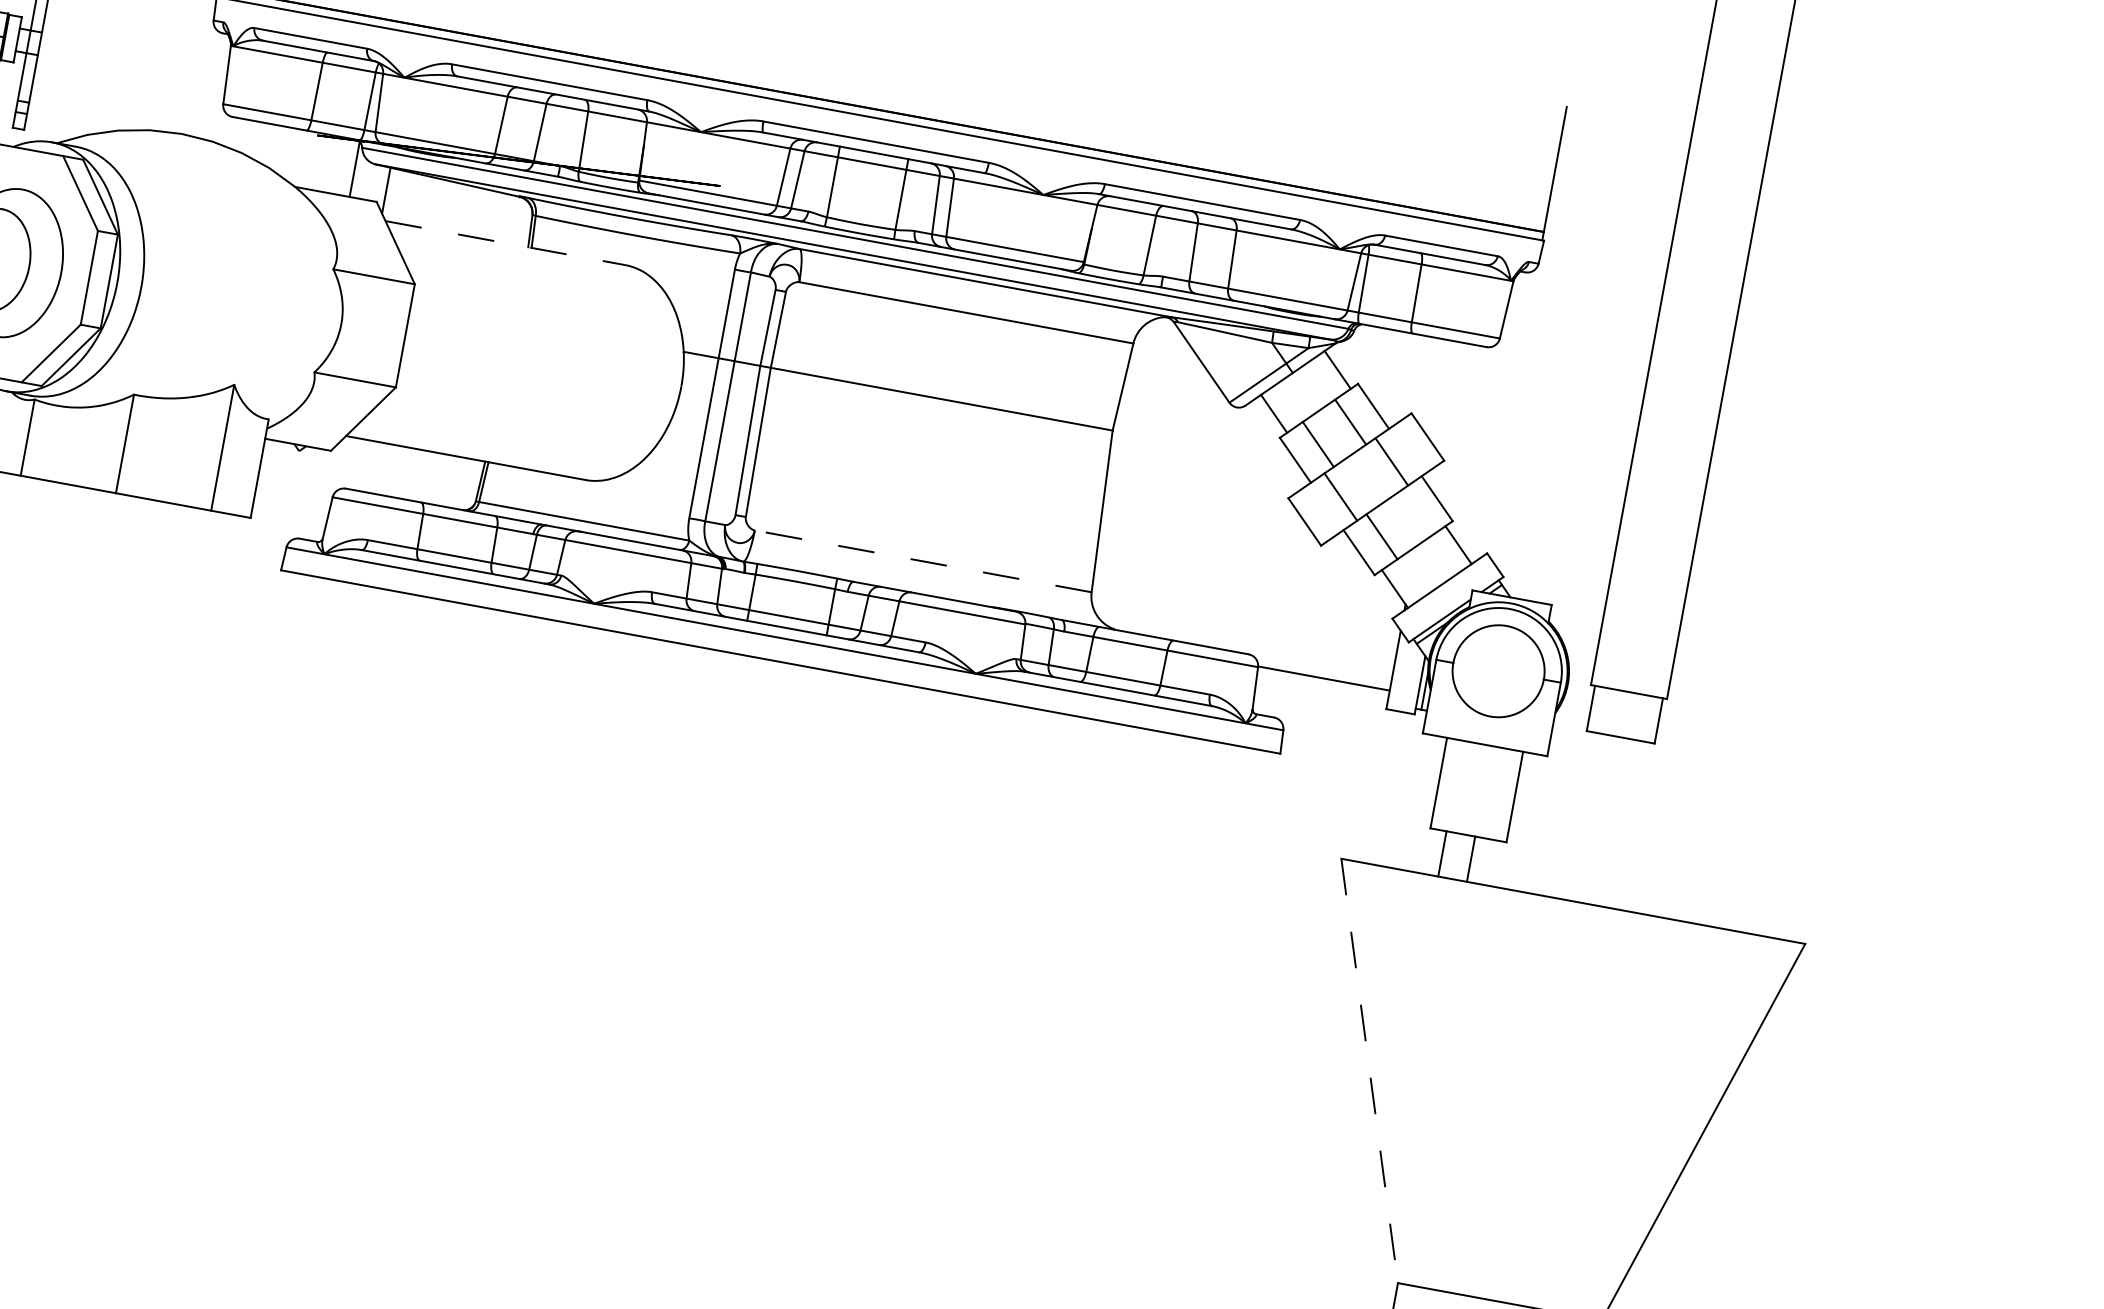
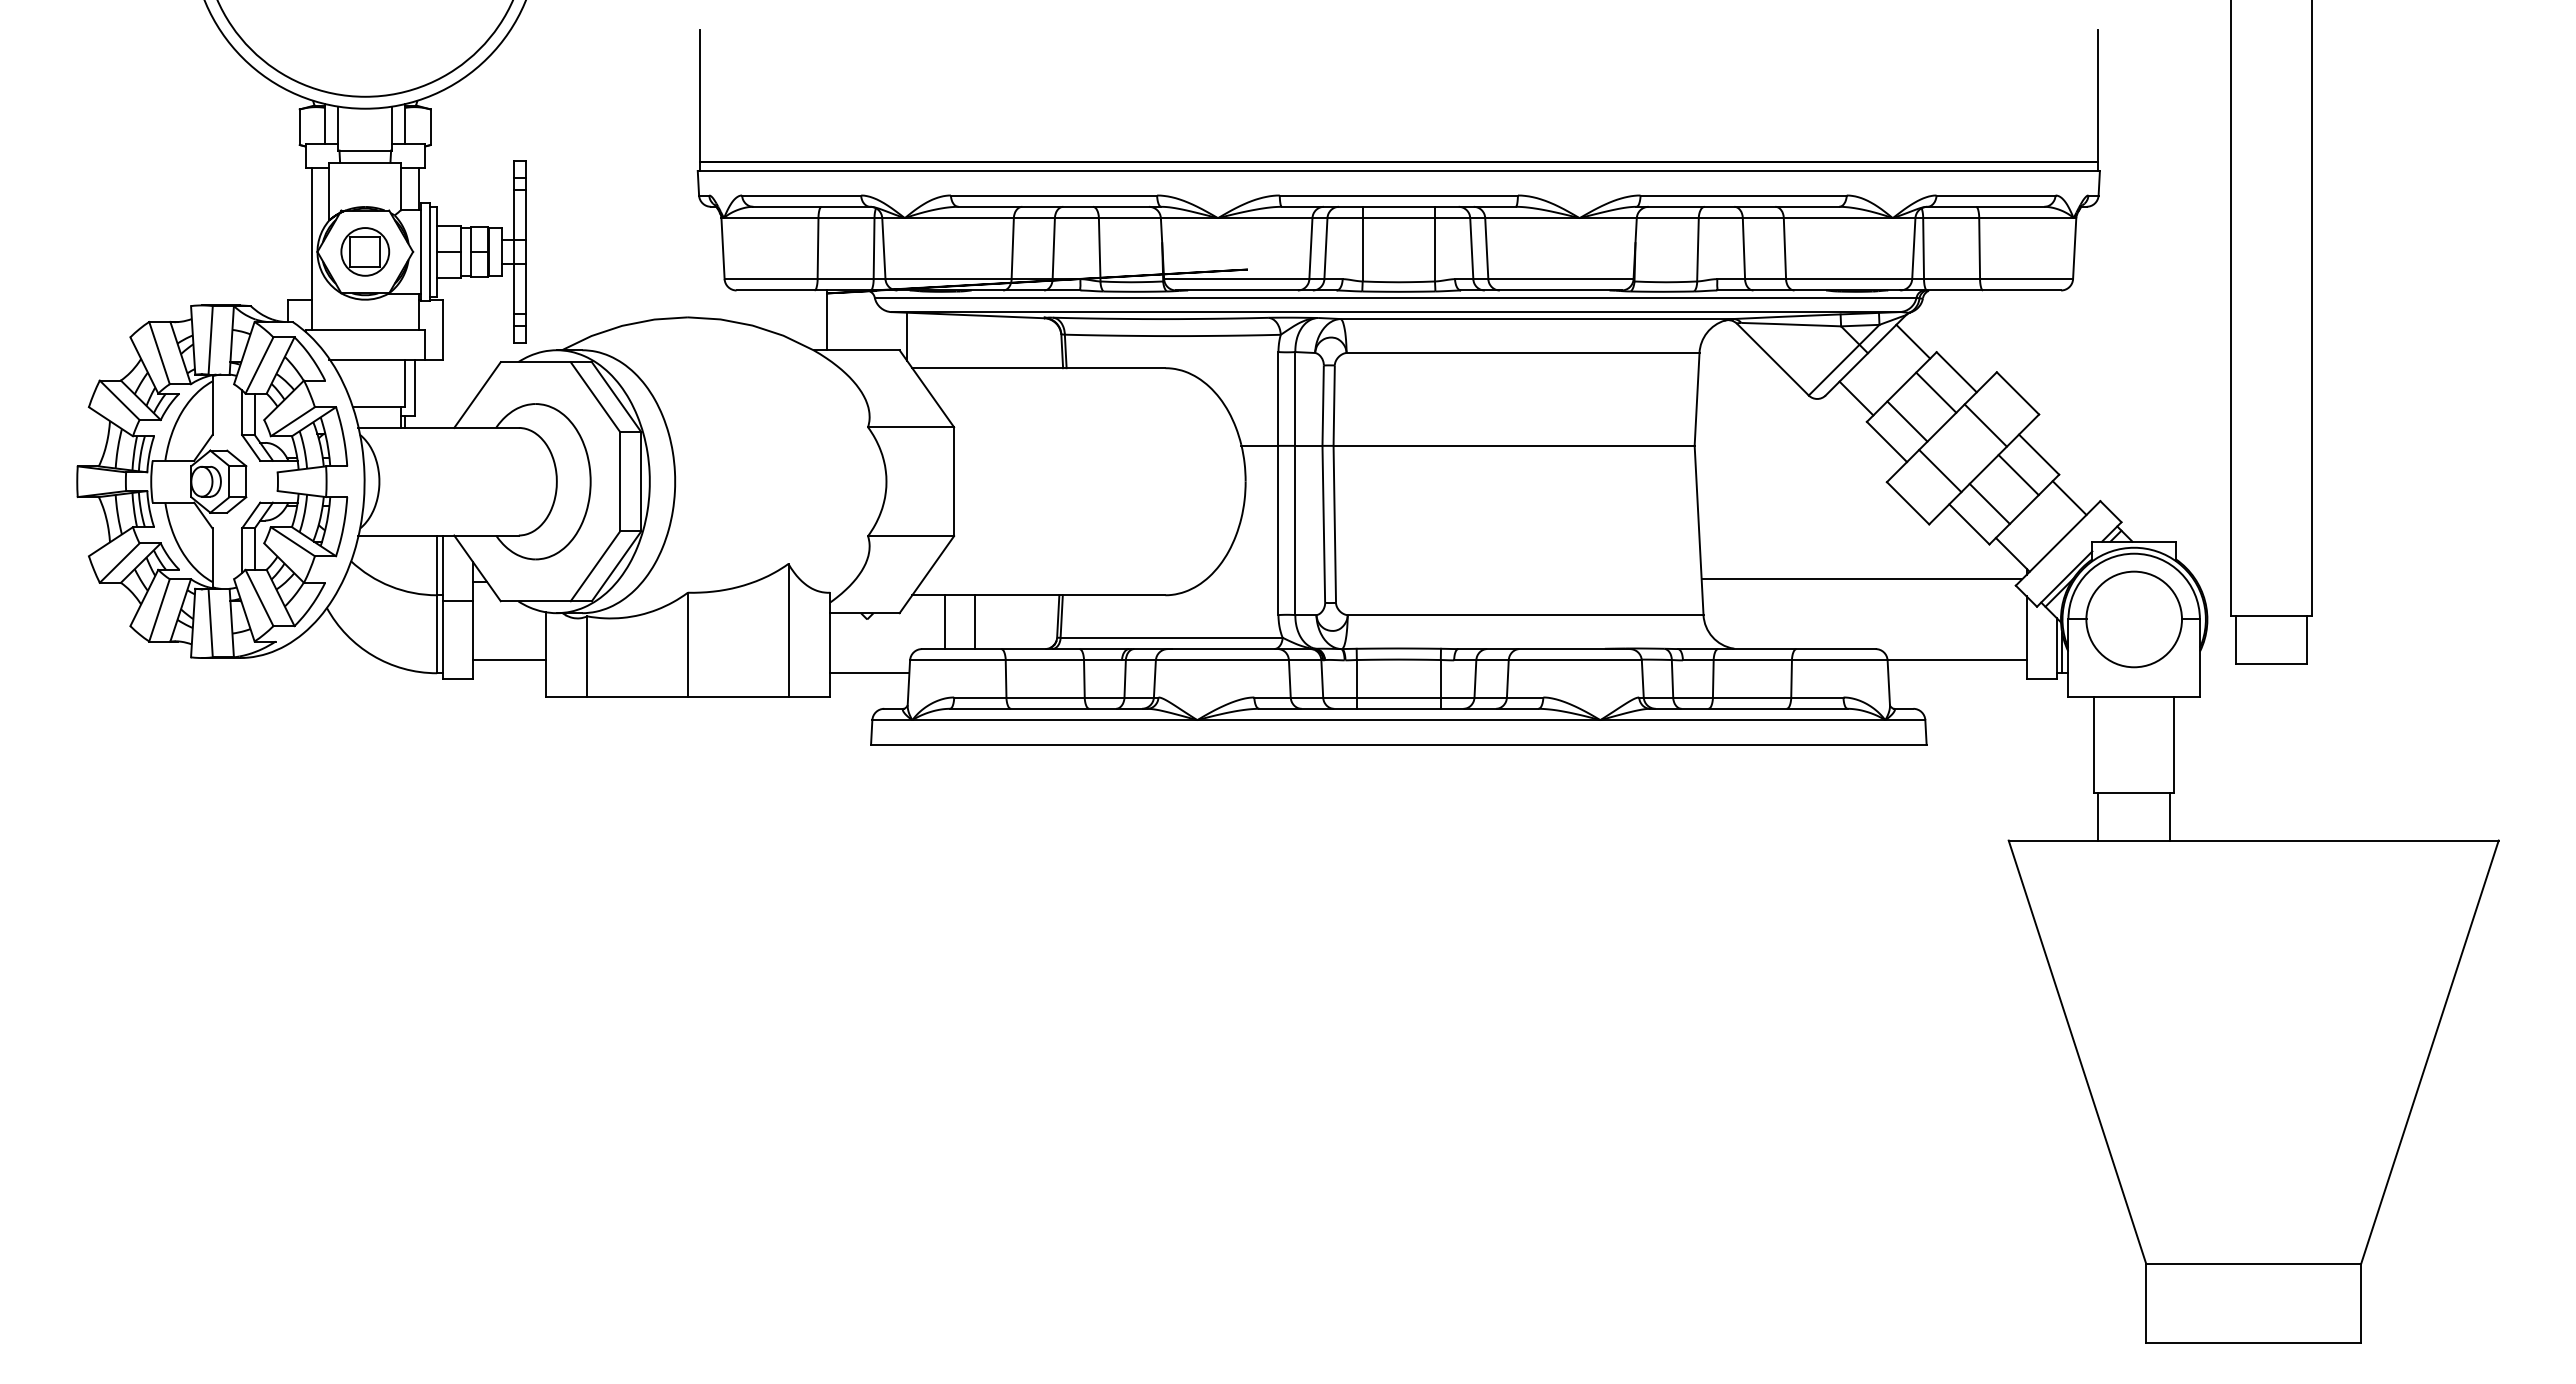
line: (355, 168) -> (827, 320), moved
line: (504, 243) -> (1038, 368), dashed -> solid
line: (371, 467) -> (944, 622), added
line: (400, 472) -> (974, 622), added
line: (291, 502) -> (869, 673), added
line: (1414, 514) -> (2018, 475), added
line: (923, 561) -> (1525, 615), dashed -> solid
line: (1247, 586) -> (1861, 579), added
line: (1442, 853) -> (2170, 816), moved
line: (1471, 859) -> (2098, 816), moved
line: (1369, 1071) -> (2077, 1052), dashed -> solid

